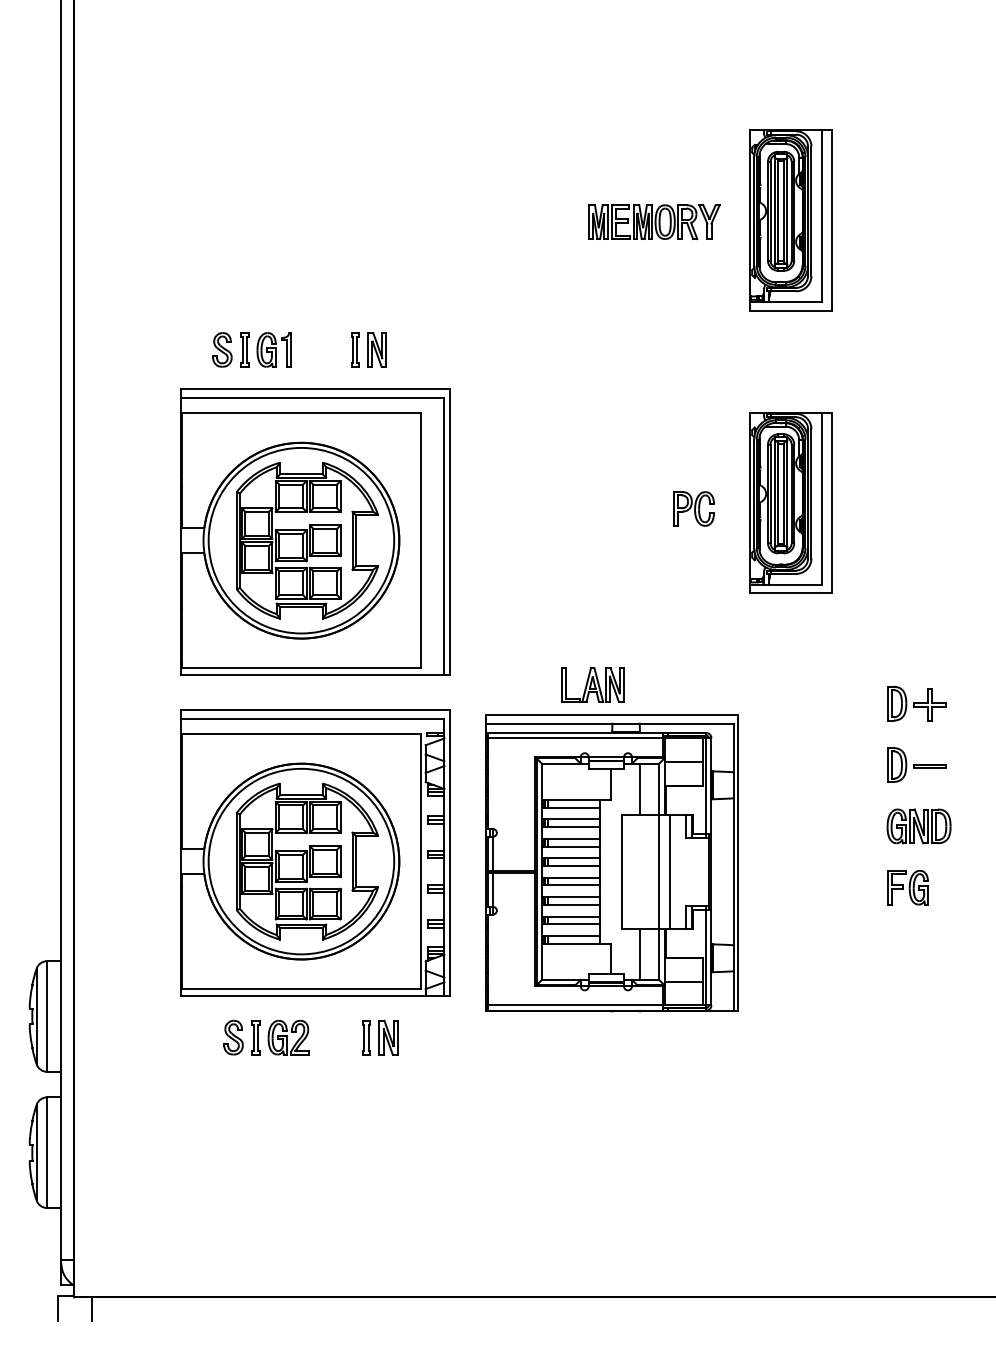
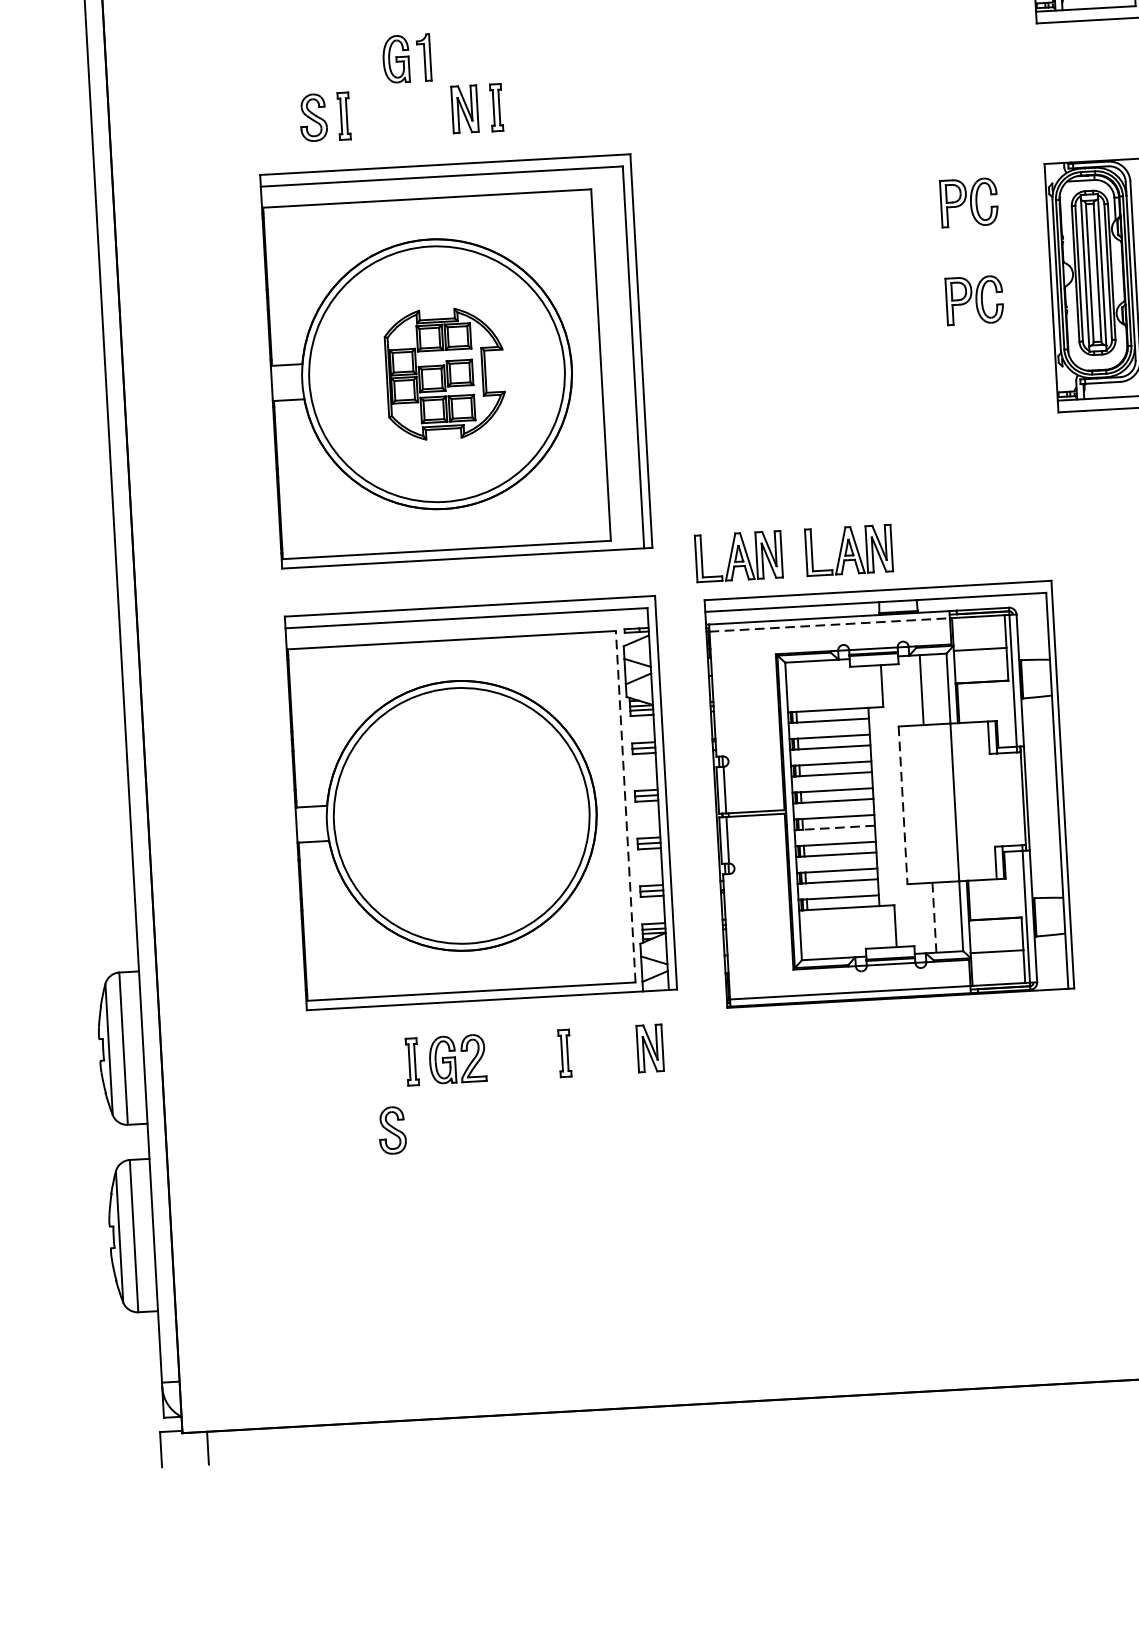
part: (273, 349) -> (405, 58), moved
part: (376, 349) -> (463, 108), moved
part: (693, 437) -> (968, 202), added
part: (307, 540) -> (445, 373), size x0.6
part: (512, 684) -> (738, 555), added
line: (576, 738) -> (830, 625), solid -> dashed
part: (307, 861) -> (470, 815), removed
line: (420, 861) -> (625, 806), solid -> dashed
line: (669, 871) -> (969, 801), removed
line: (621, 872) -> (903, 806), solid -> dashed
line: (573, 885) -> (838, 827), solid -> dashed
line: (639, 955) -> (934, 919), solid -> dashed
part: (233, 1037) -> (392, 1130), moved
part: (388, 1037) -> (650, 1048), moved

